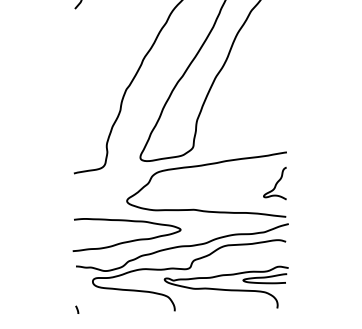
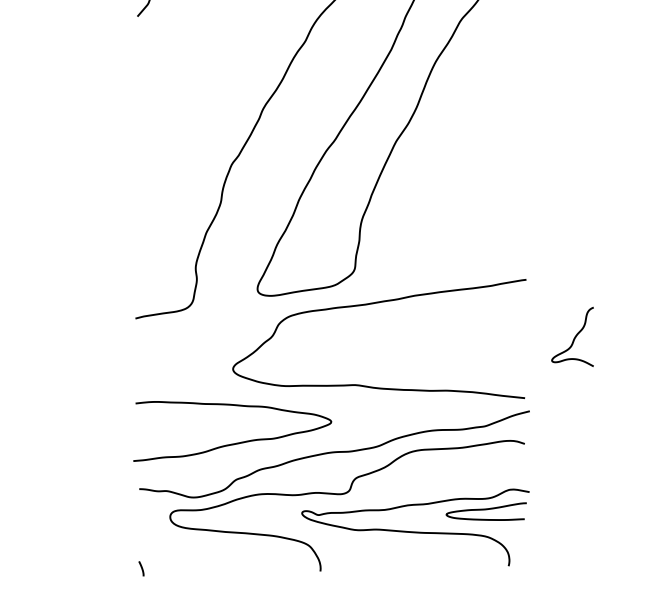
curve: (275, 183) -> (573, 336), moved

